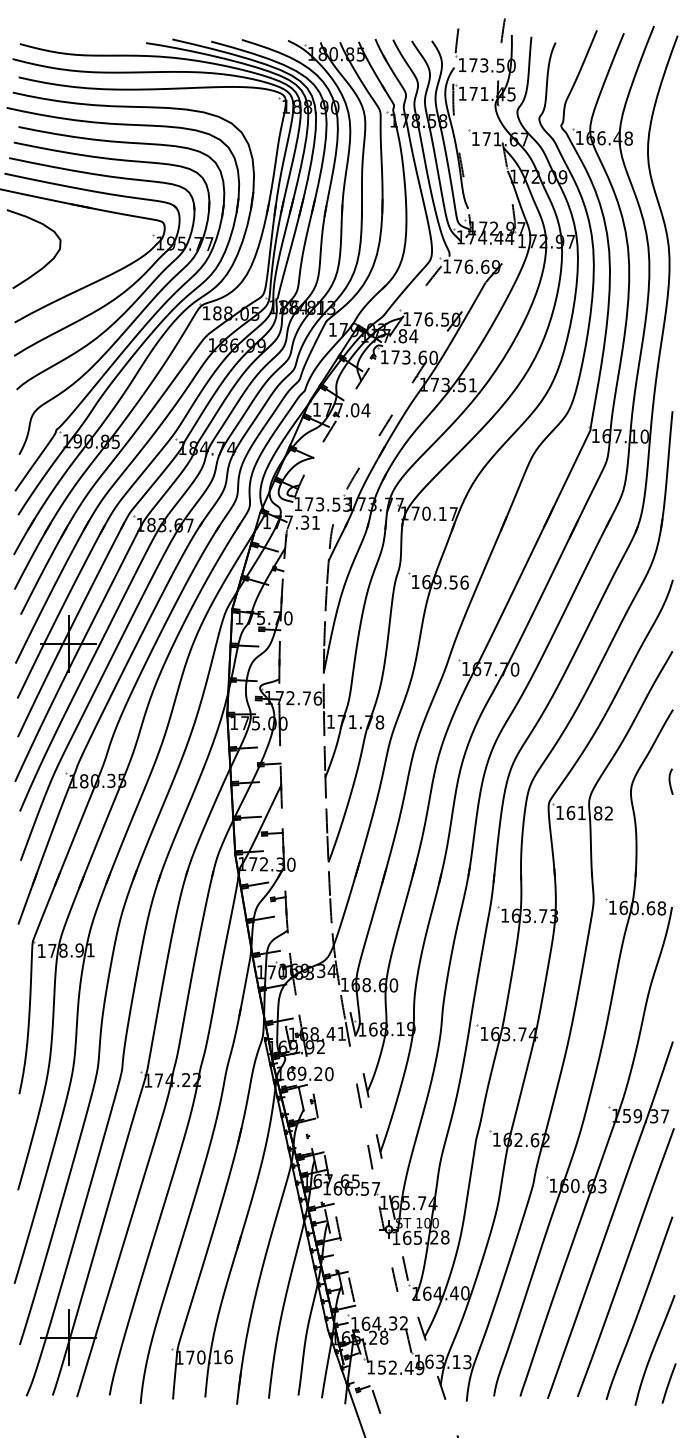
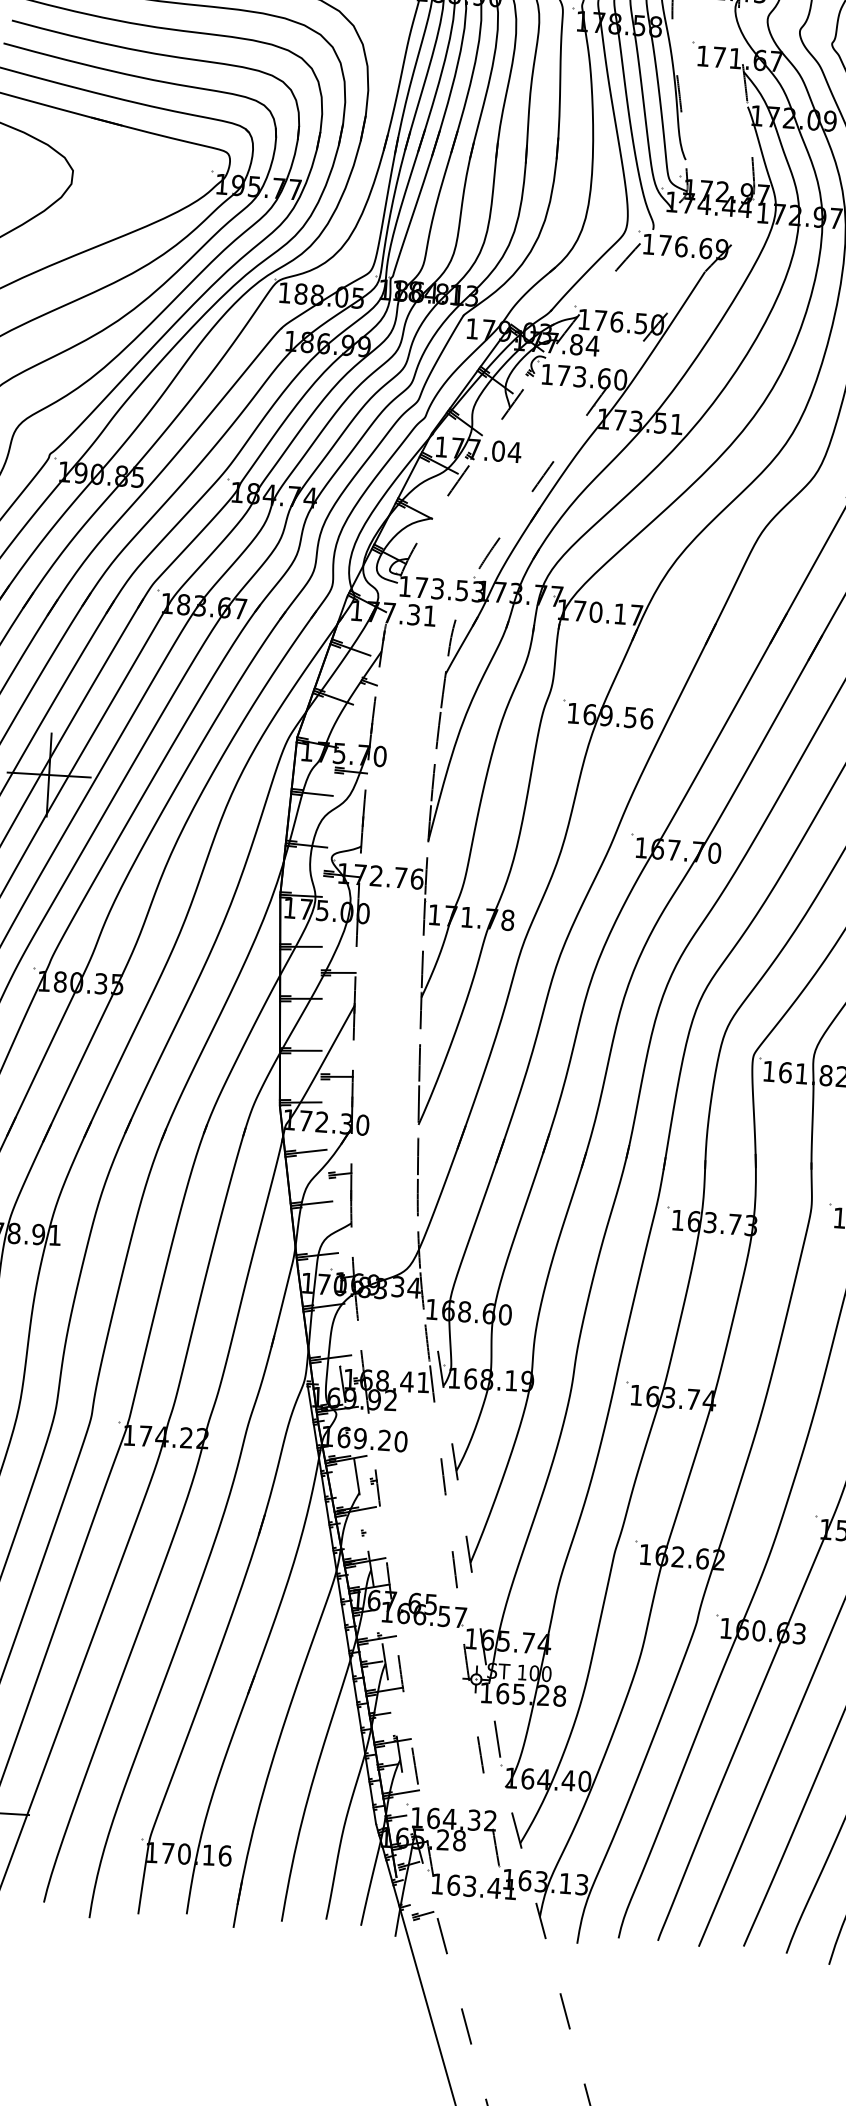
text: (400, 1367) -> (481, 1886), 152.49 -> 163.41

